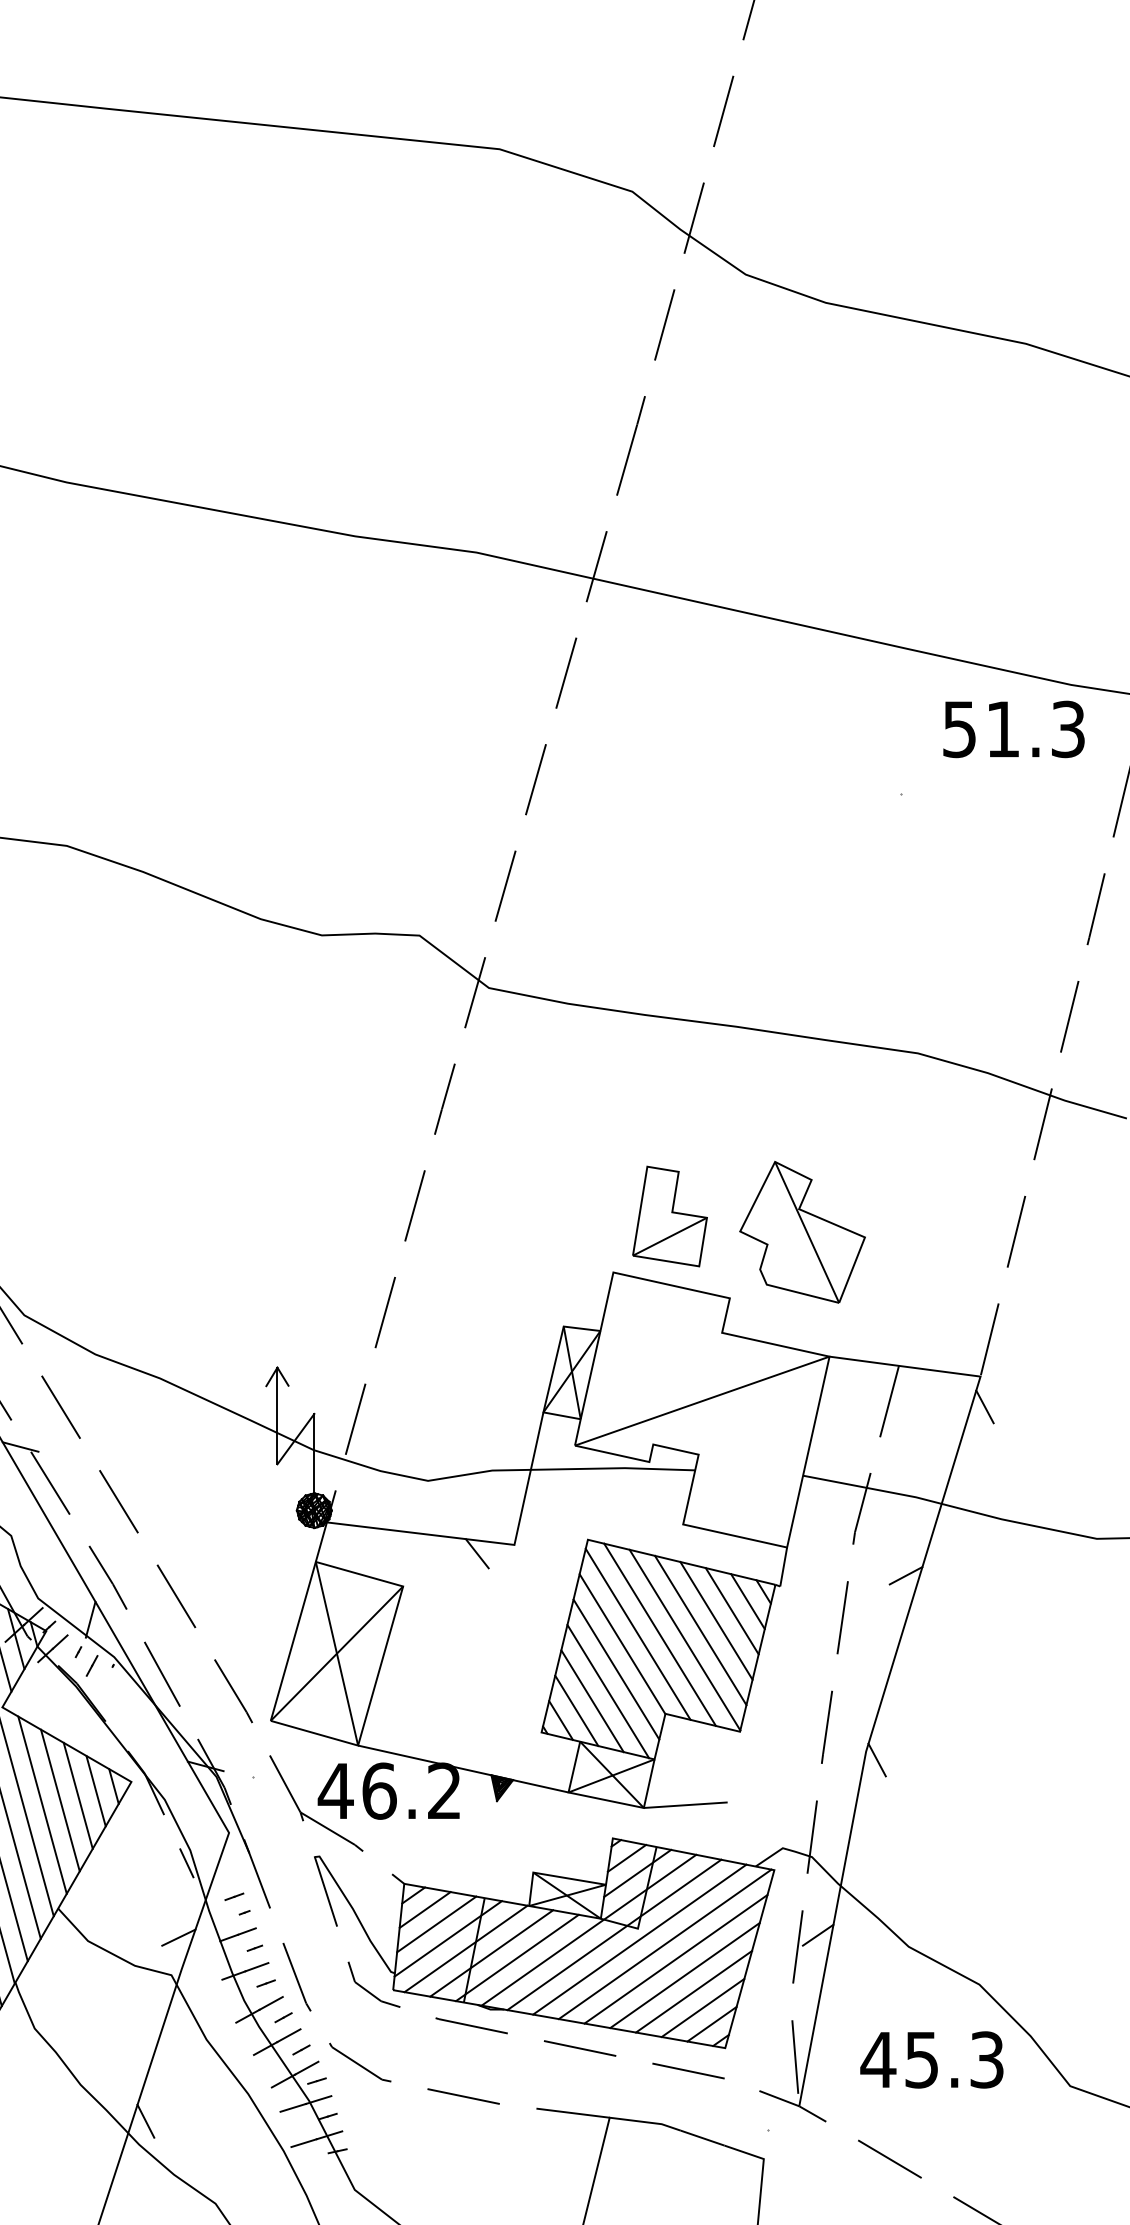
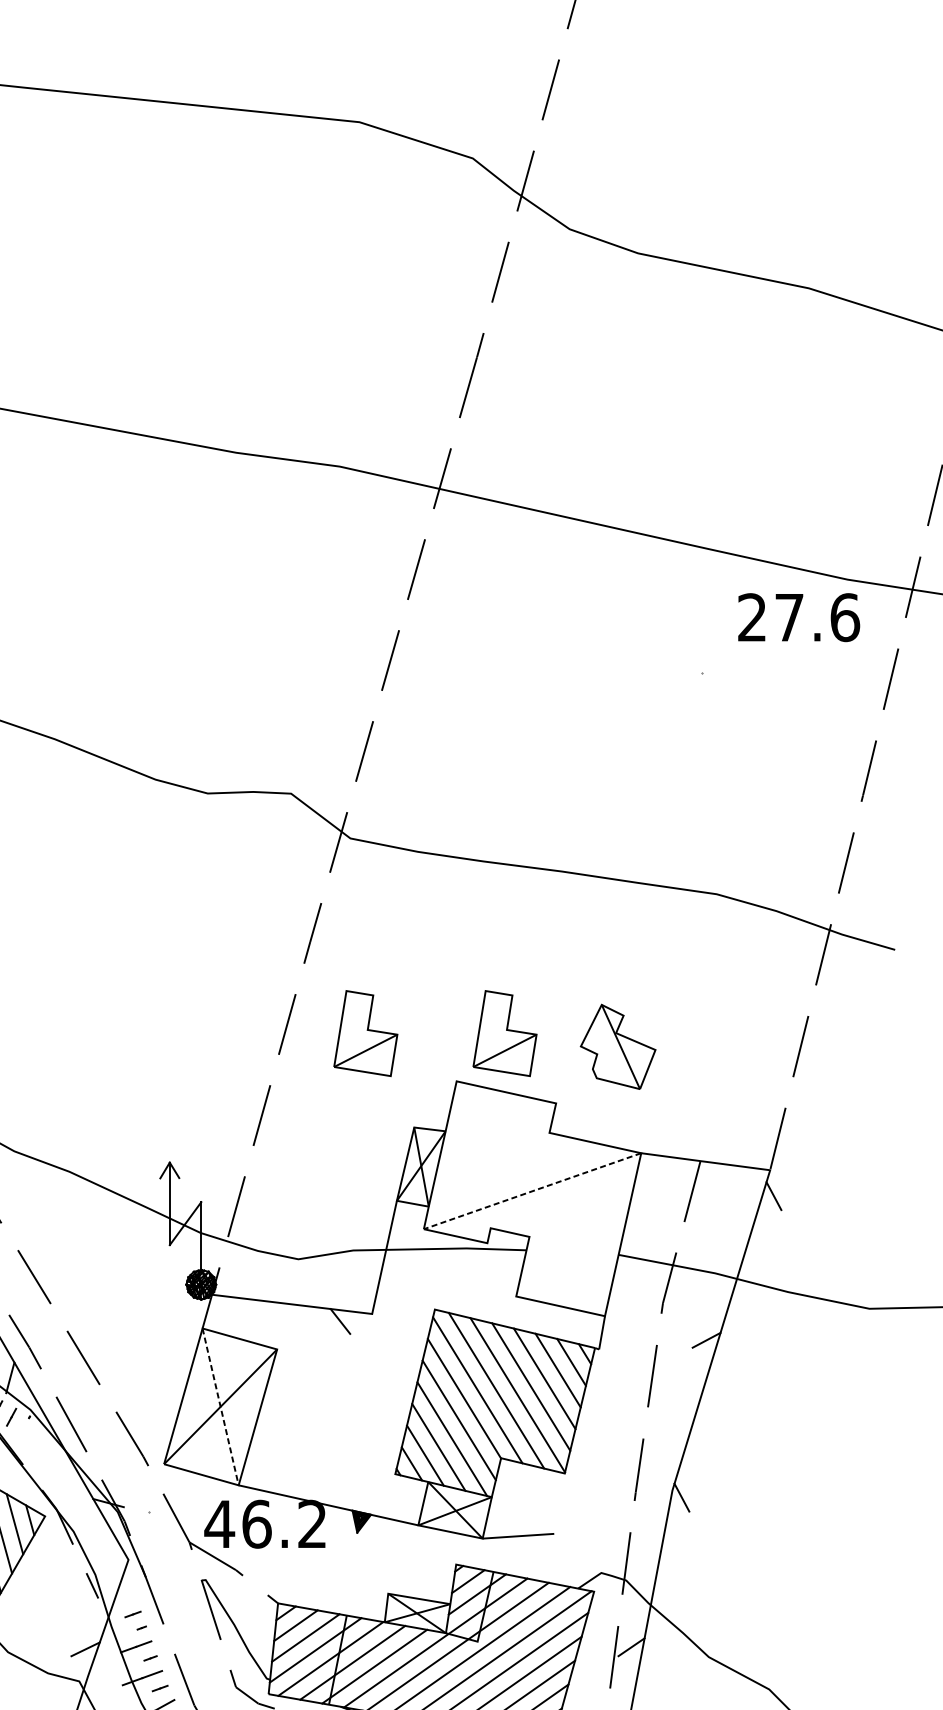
text: (1014, 729) -> (799, 617), 51.3 -> 27.6
part: (506, 1216) -> (365, 1033), added
part: (802, 1231) -> (618, 1046), size x0.7
line: (702, 1401) -> (532, 1191), solid -> dashed
line: (337, 1654) -> (221, 1407), solid -> dashed

